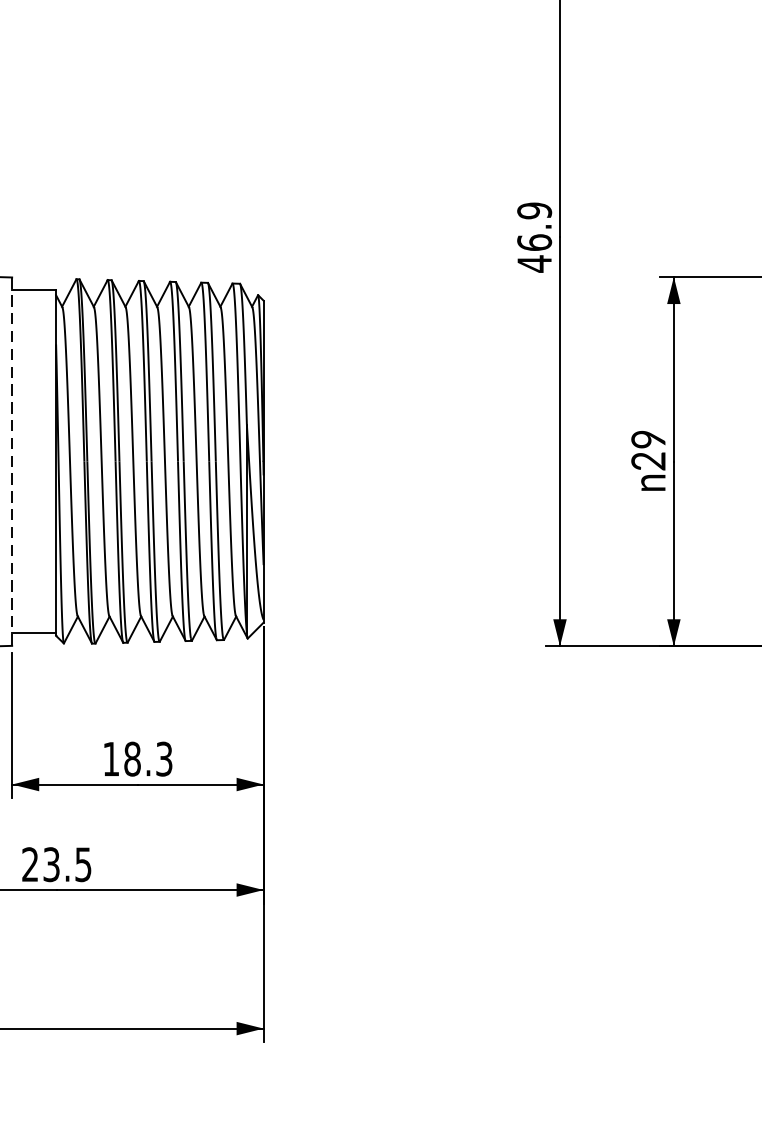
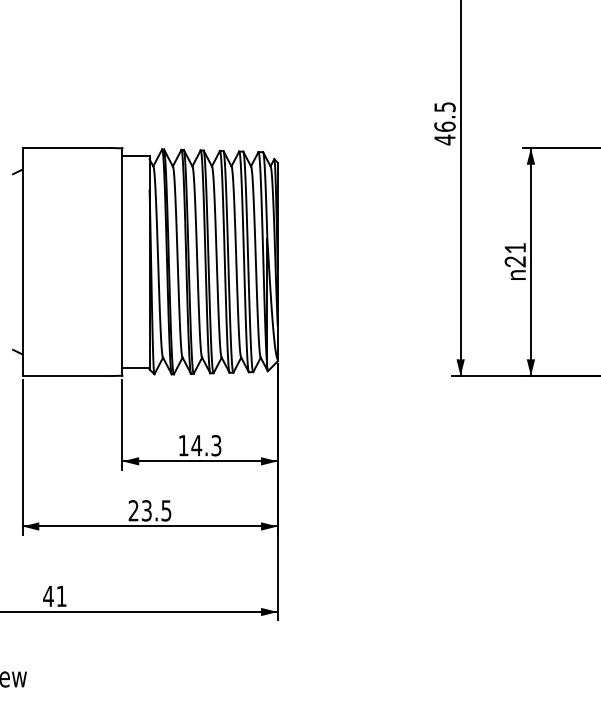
text: (533, 211) -> (444, 107), 46.9 -> 46.5
text: (647, 439) -> (514, 248), 29 -> 21
line: (12, 462) -> (122, 262), dashed -> solid
text: (132, 758) -> (196, 445), 18.3 -> 14.3

